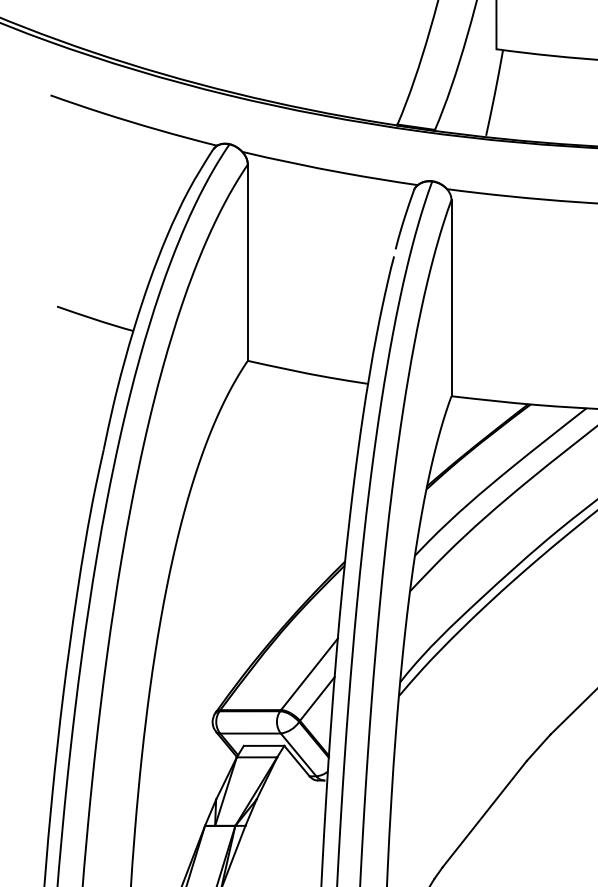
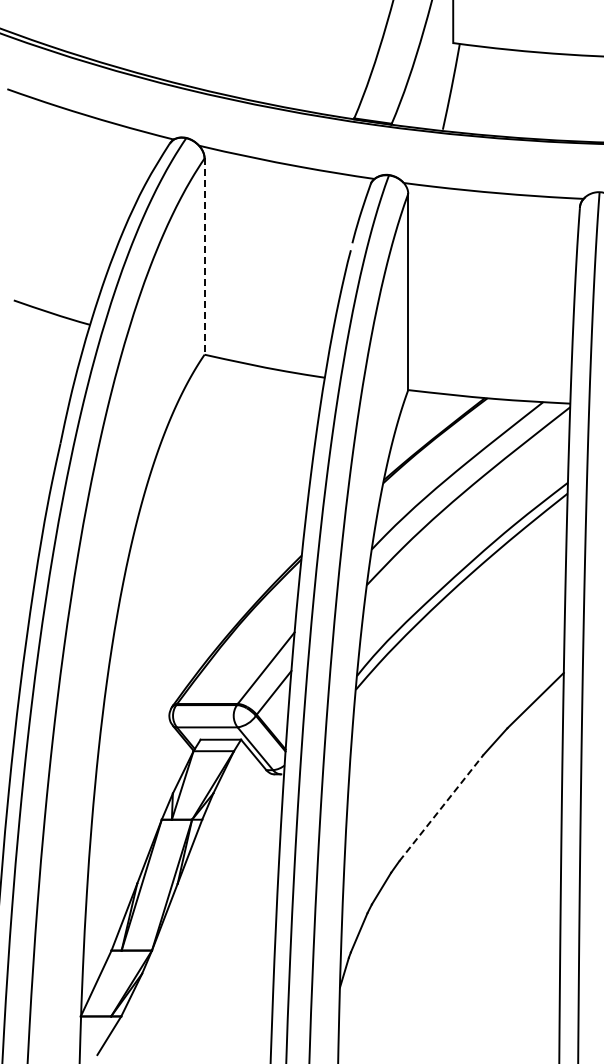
line: (247, 263) -> (204, 257), solid -> dashed
line: (484, 814) -> (441, 808), solid -> dashed

